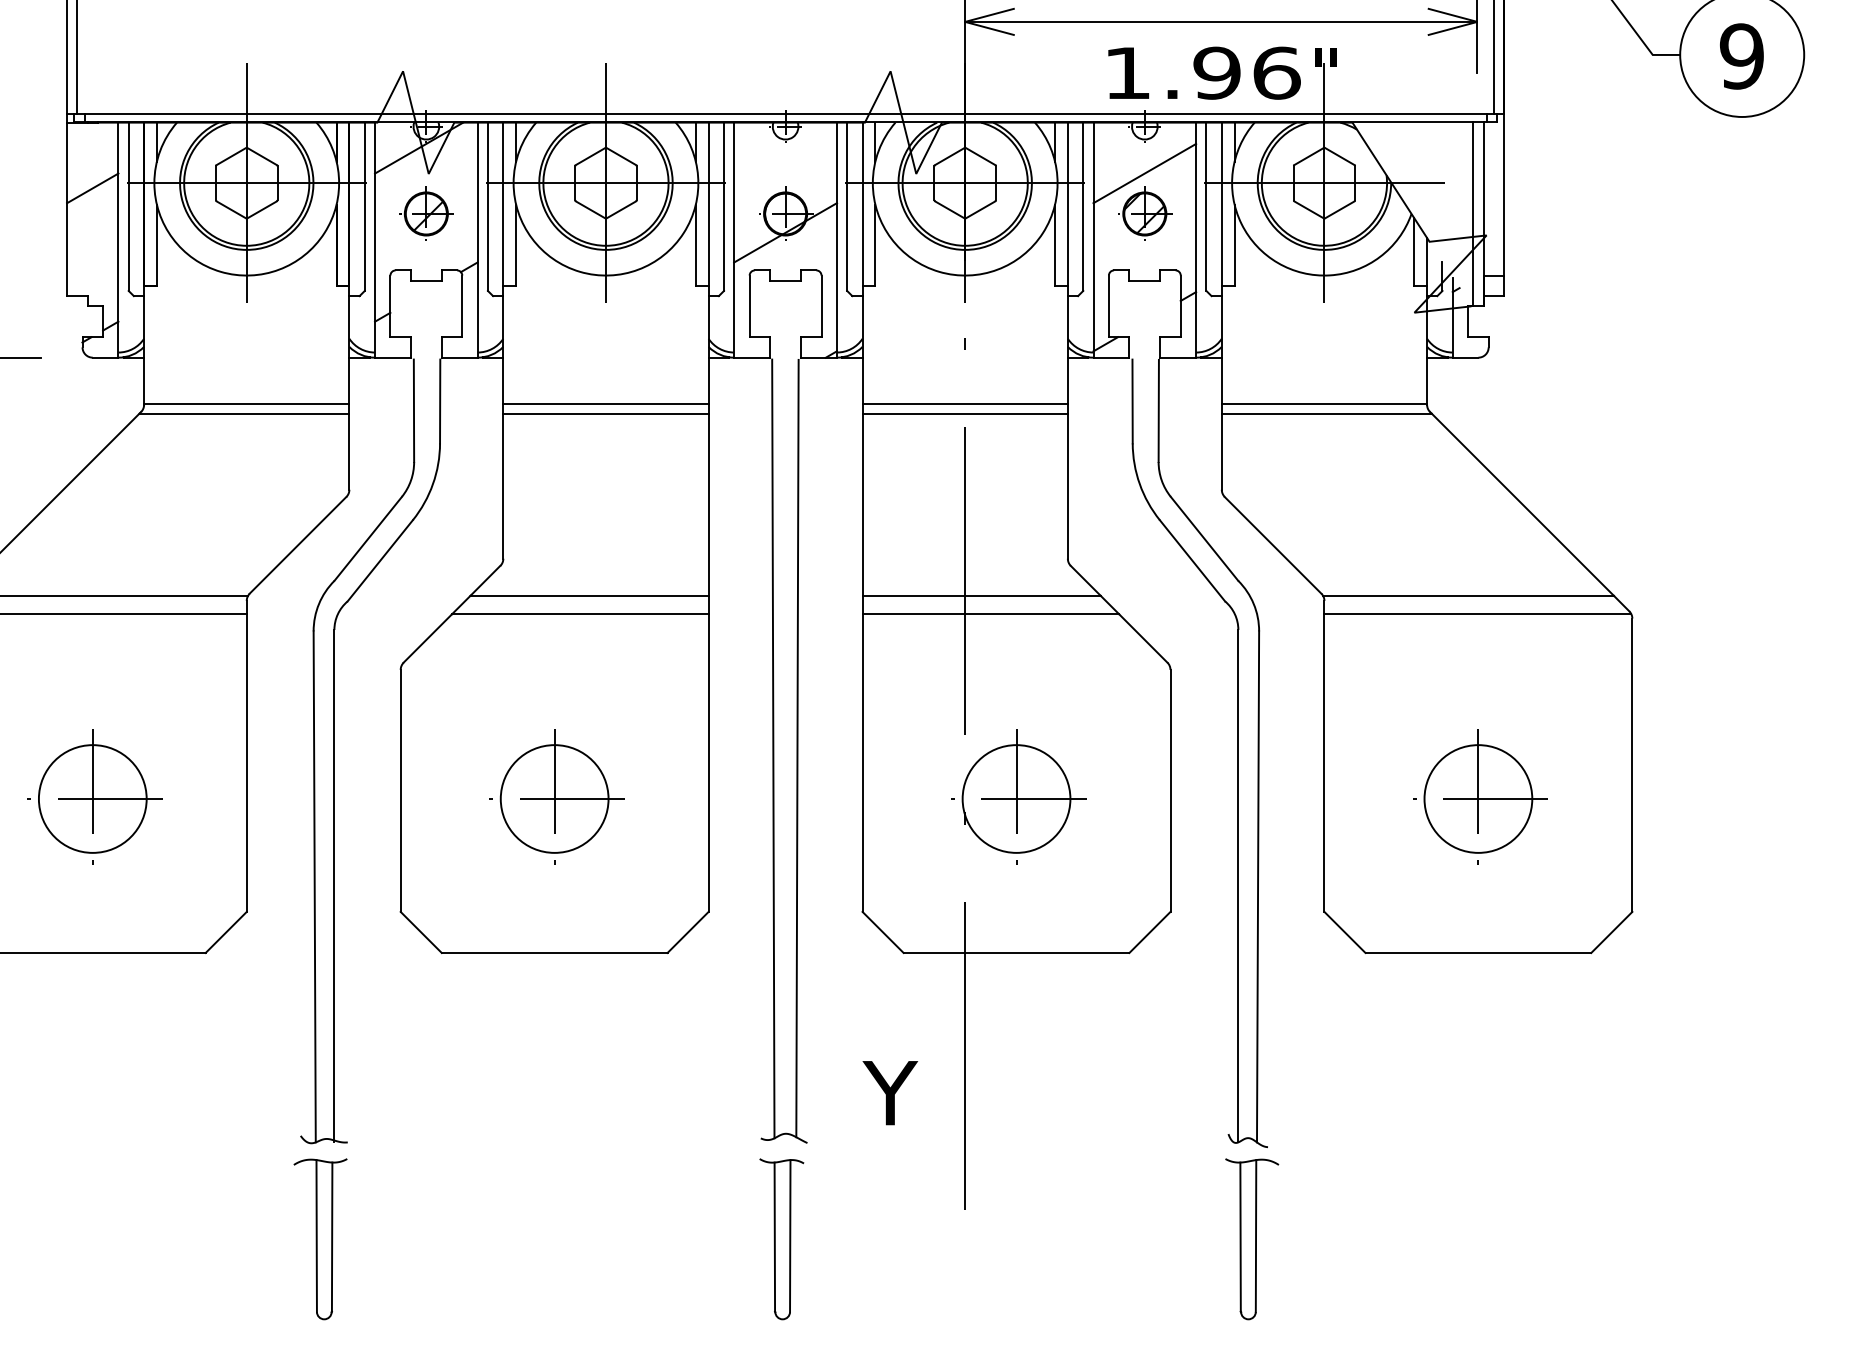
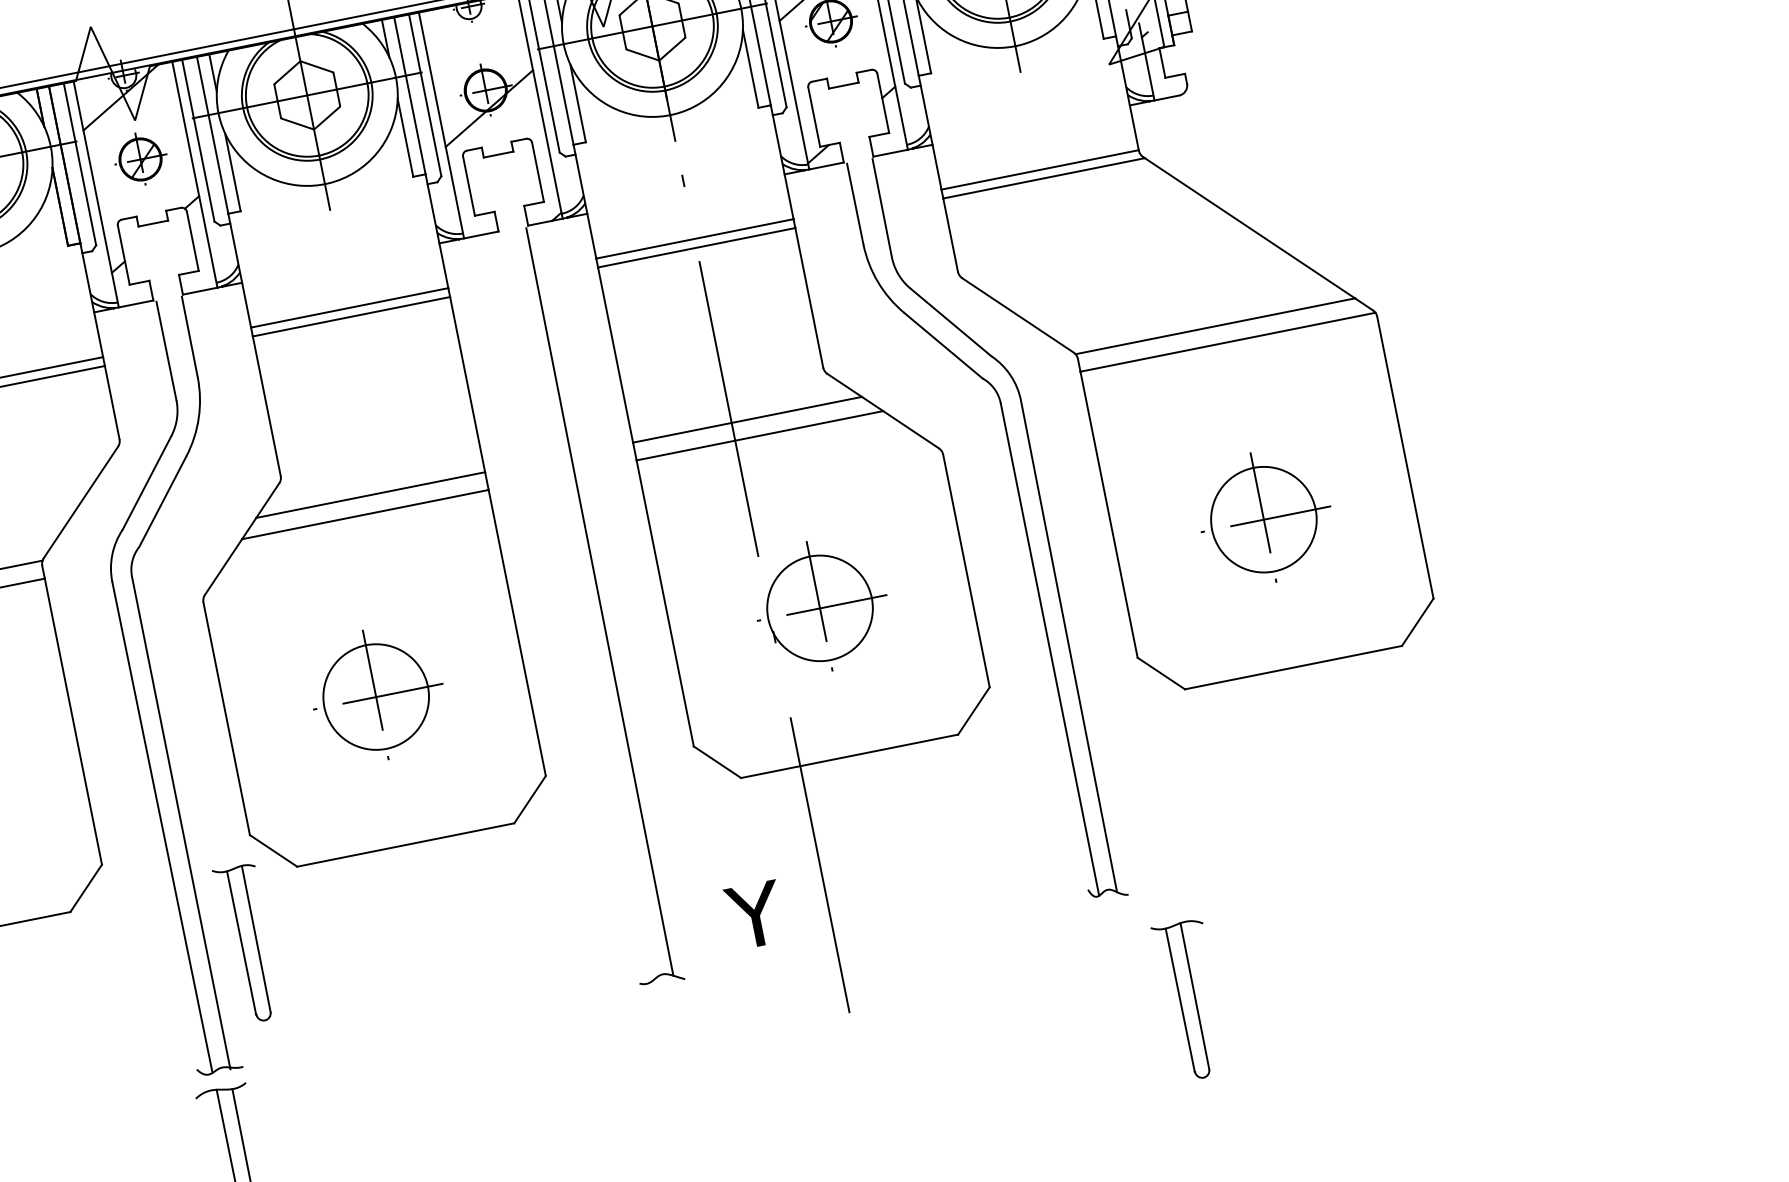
line: (773, 748) -> (576, 606), removed
part: (781, 1239) -> (248, 943), moved
part: (1252, 1239) -> (1192, 1000), moved

